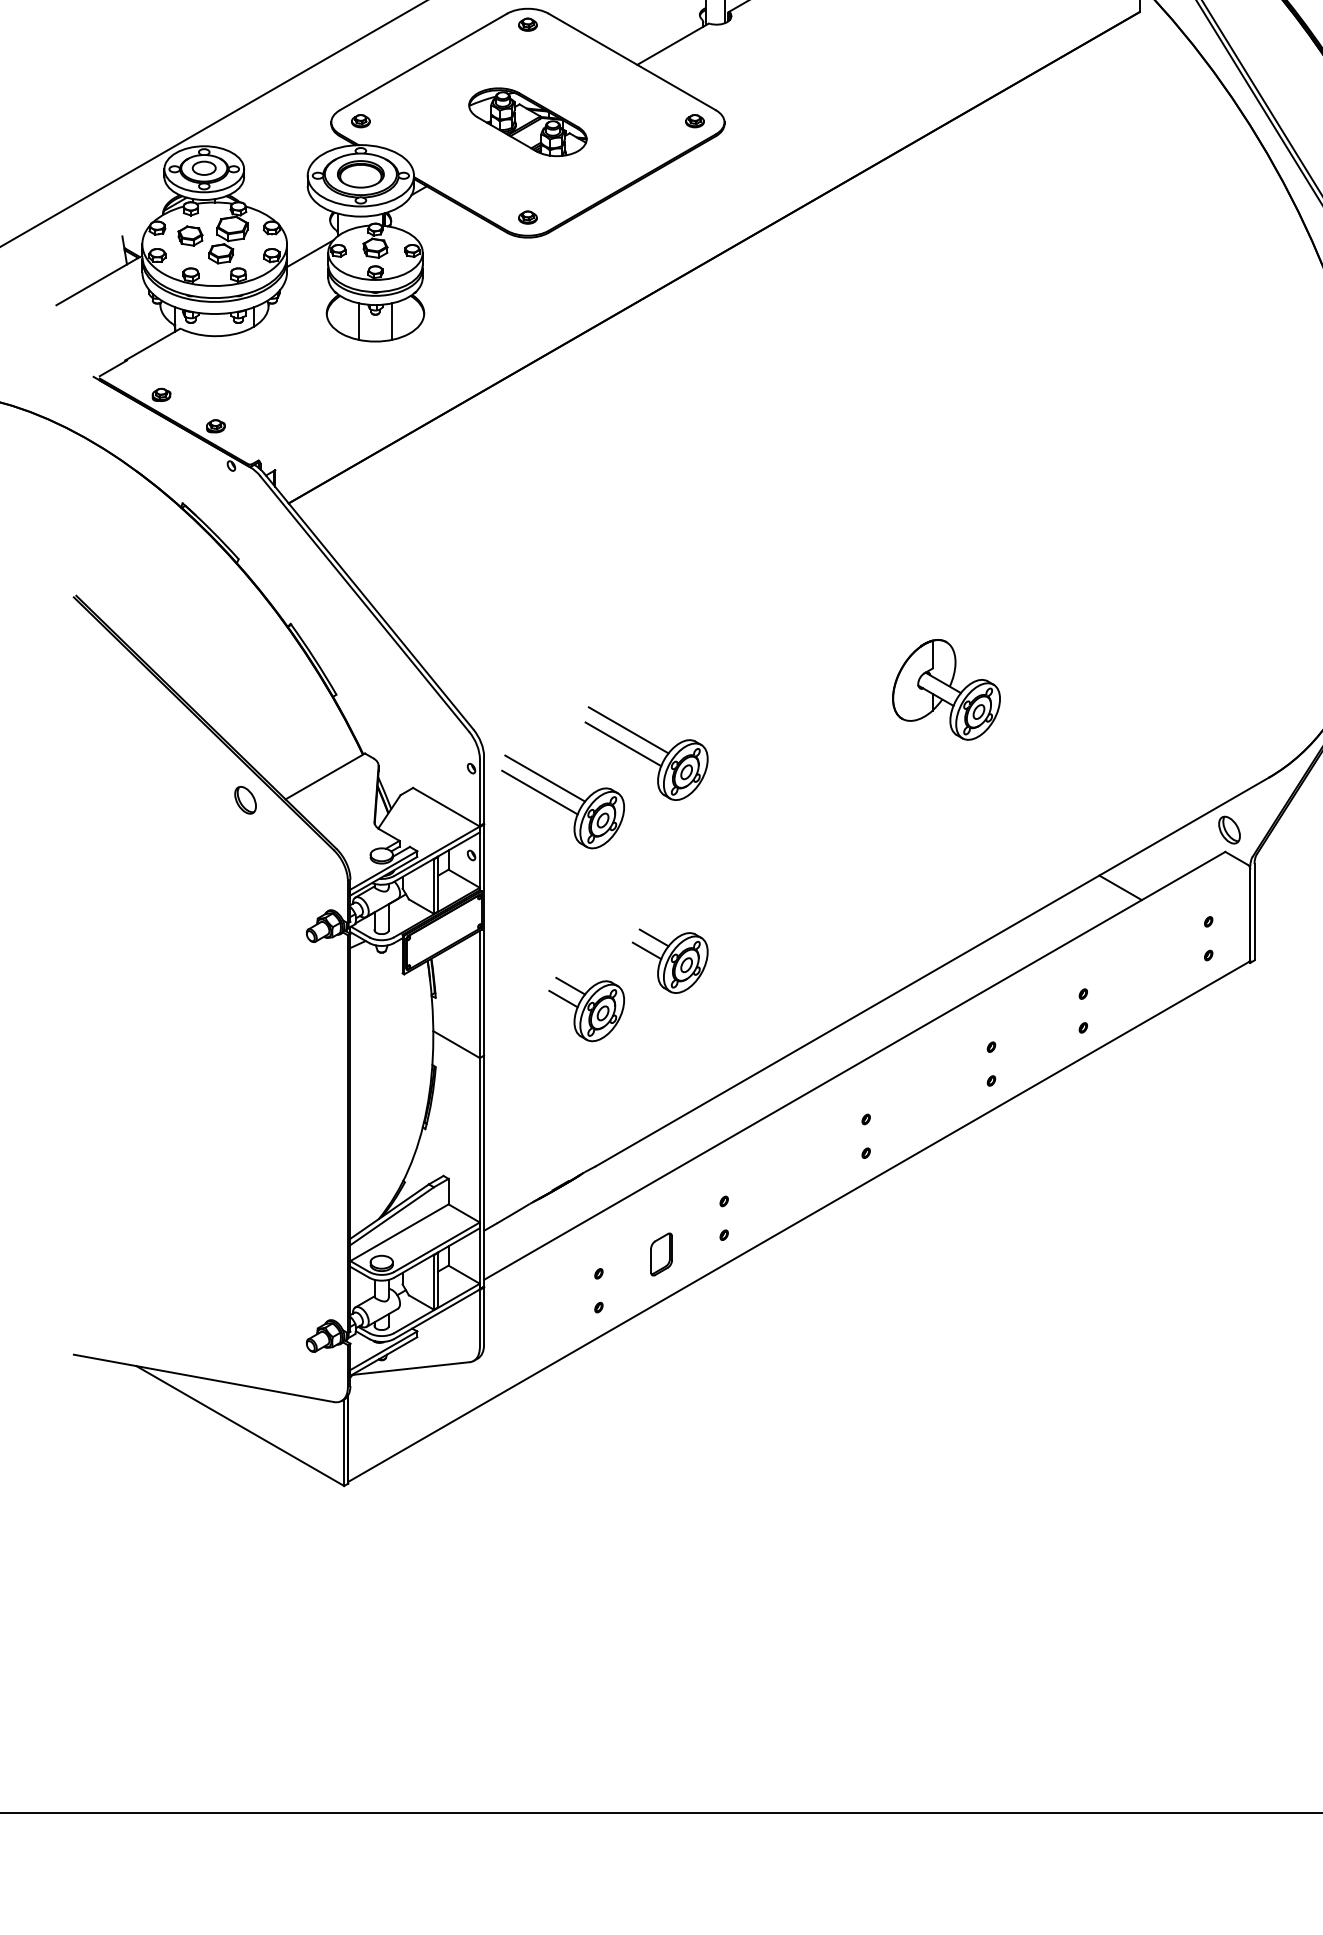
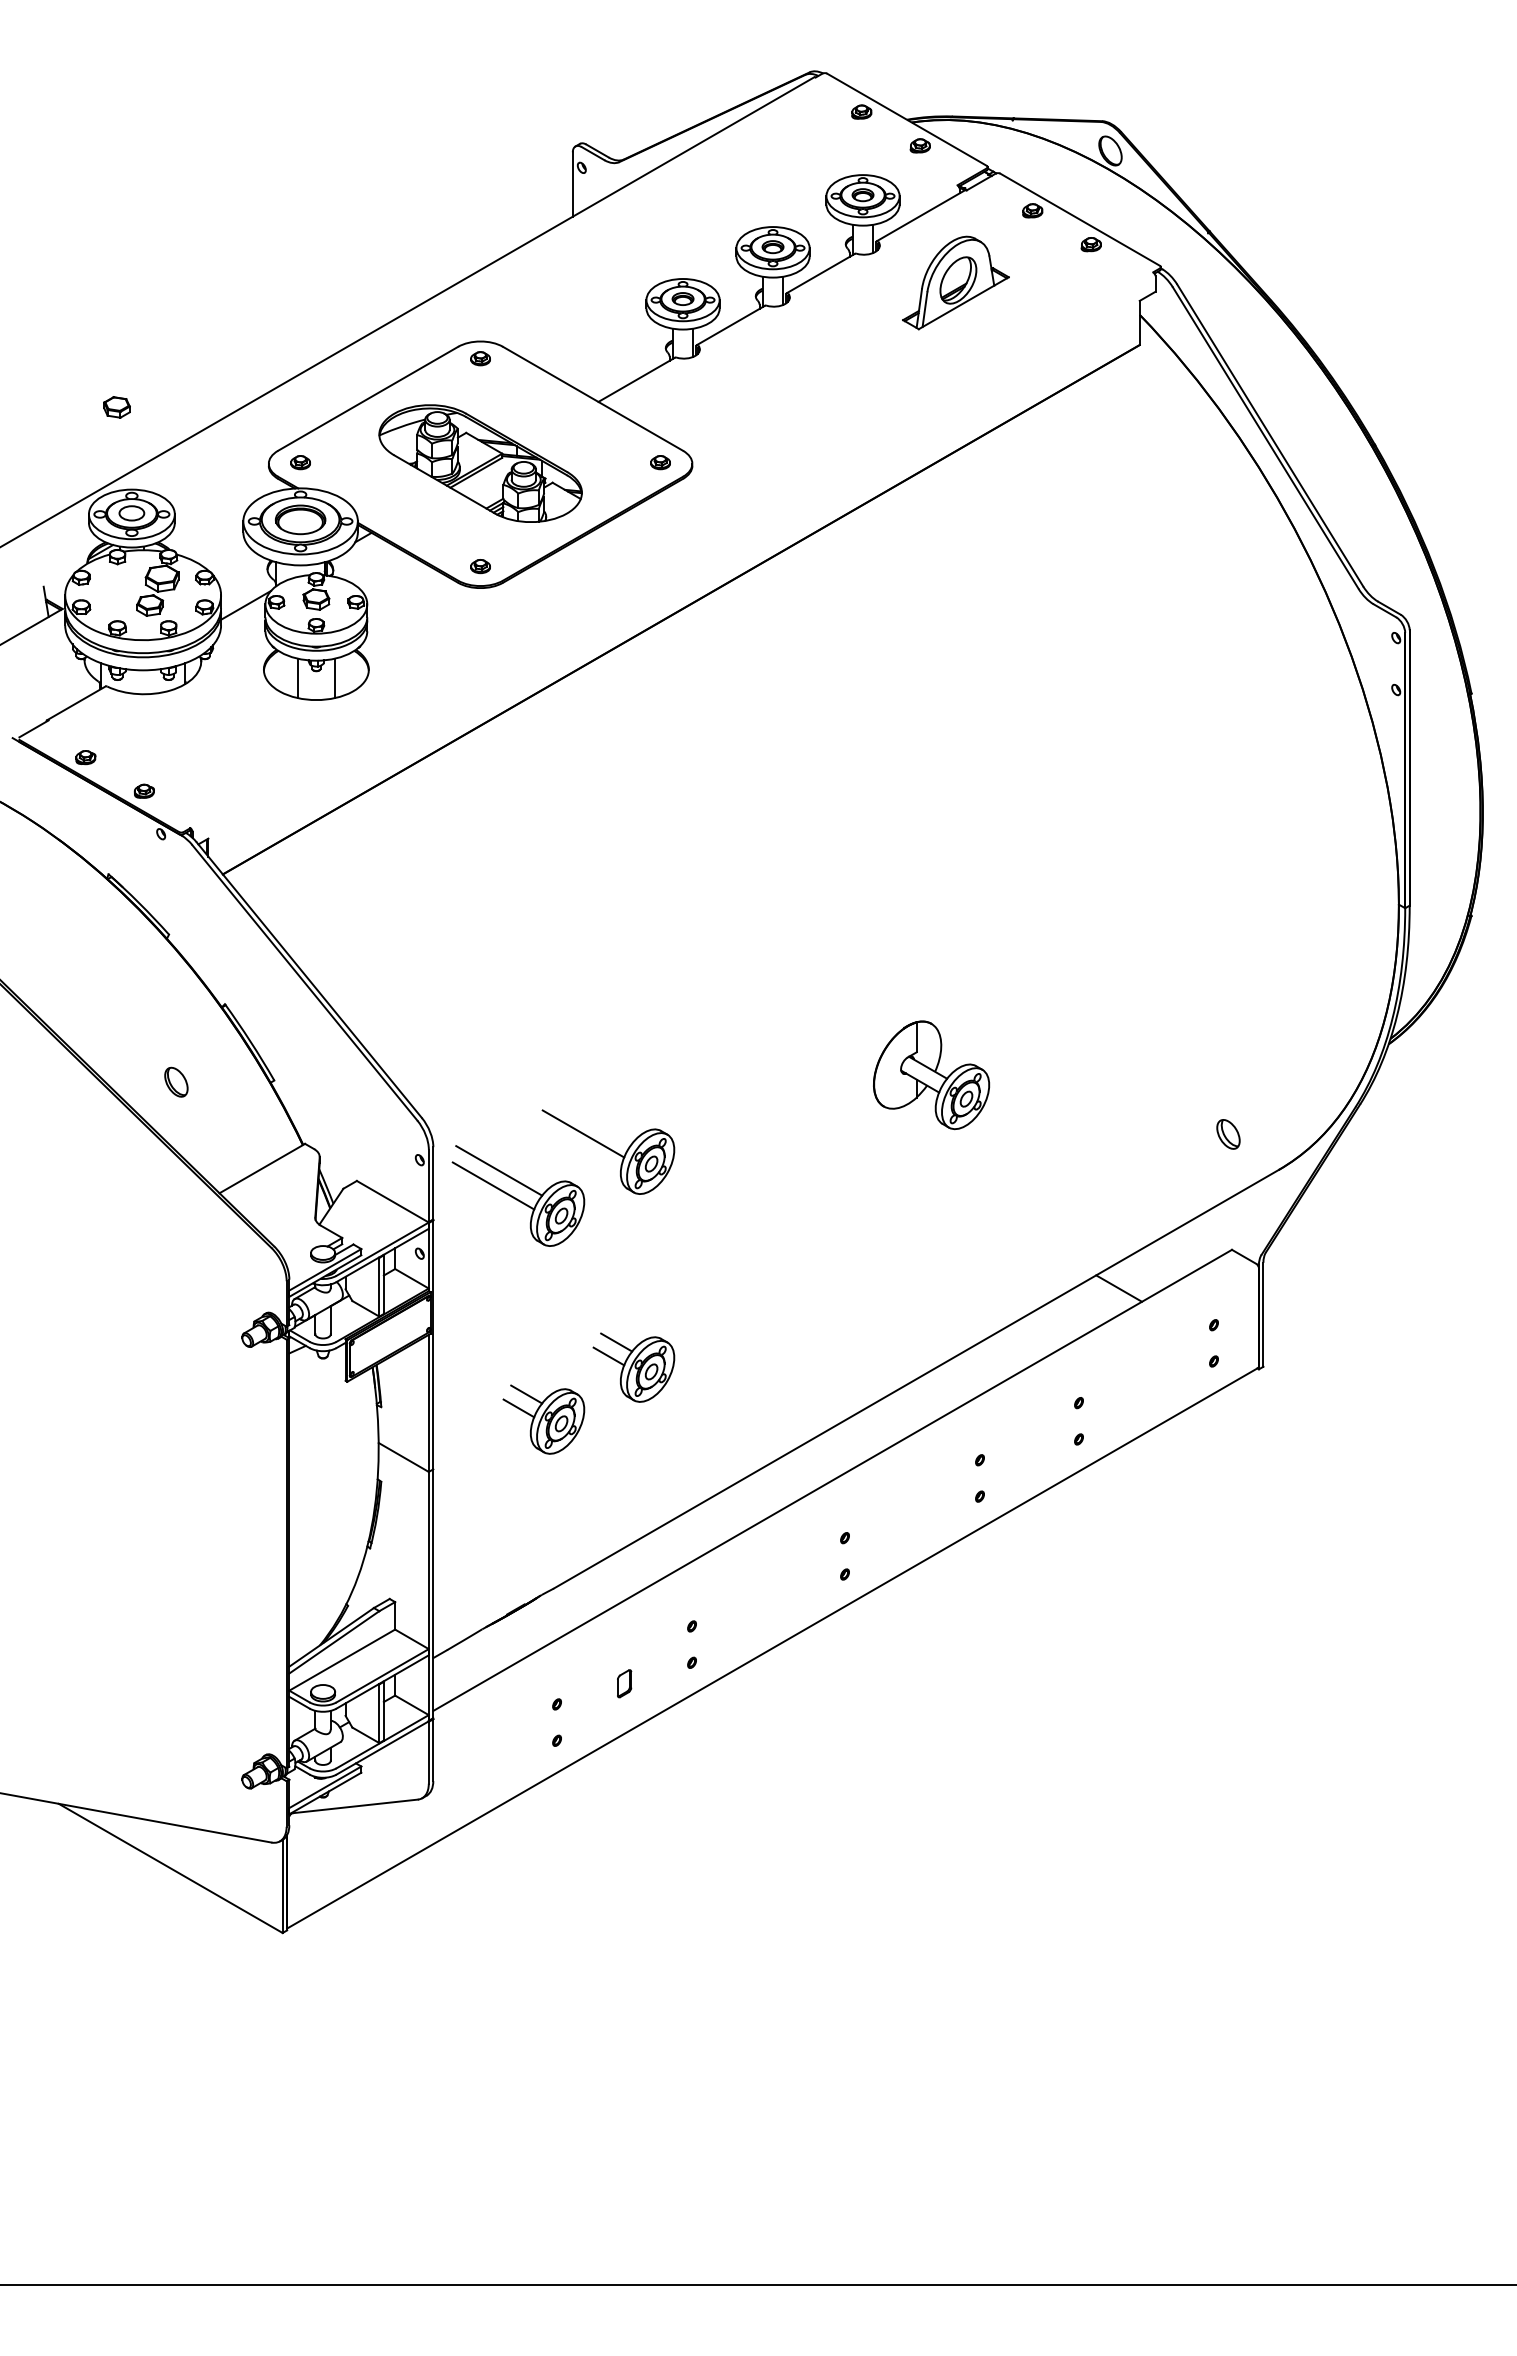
part: (527, 122) -> (480, 463), size x1.6
part: (189, 236) -> (116, 407), moved
line: (629, 729) -> (589, 1118), removed
part: (245, 799) -> (176, 1081), moved
part: (1229, 830) -> (1228, 1134), moved
part: (661, 1254) -> (624, 1683), size x0.6

